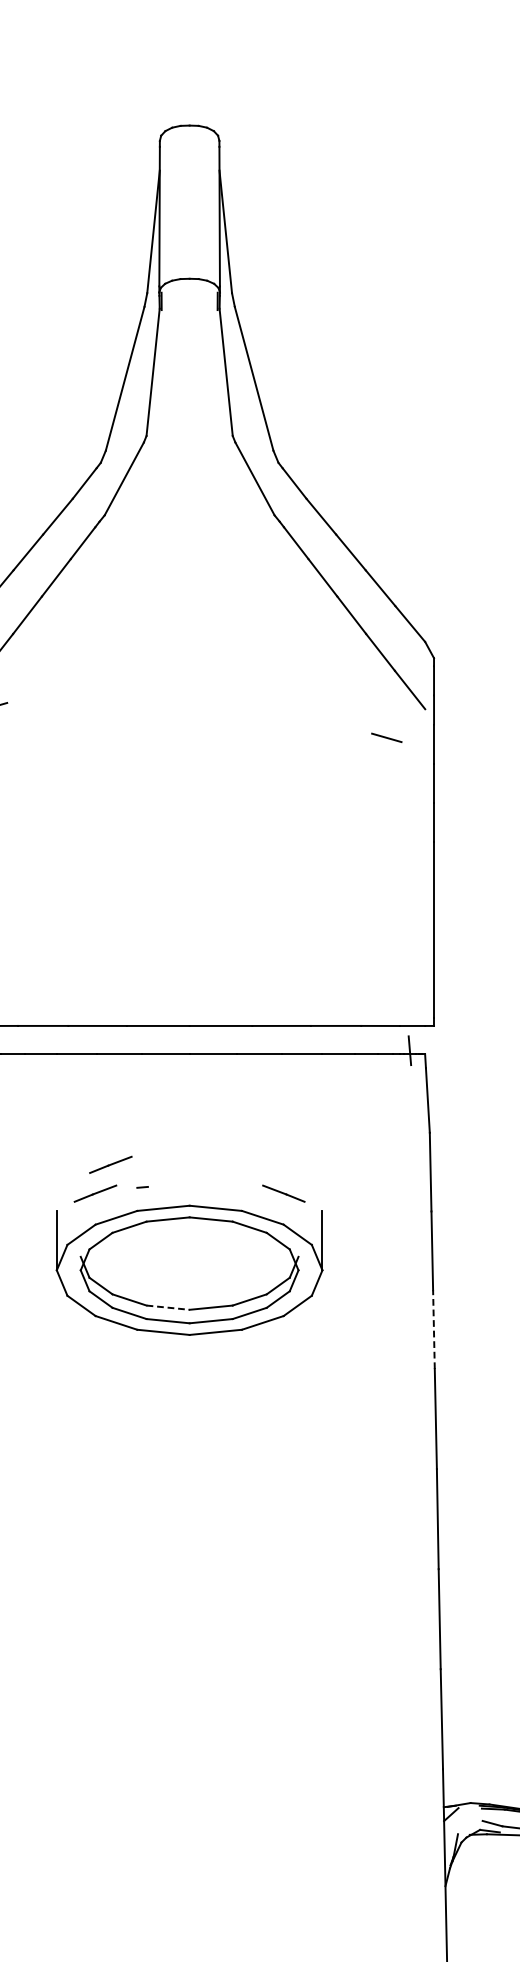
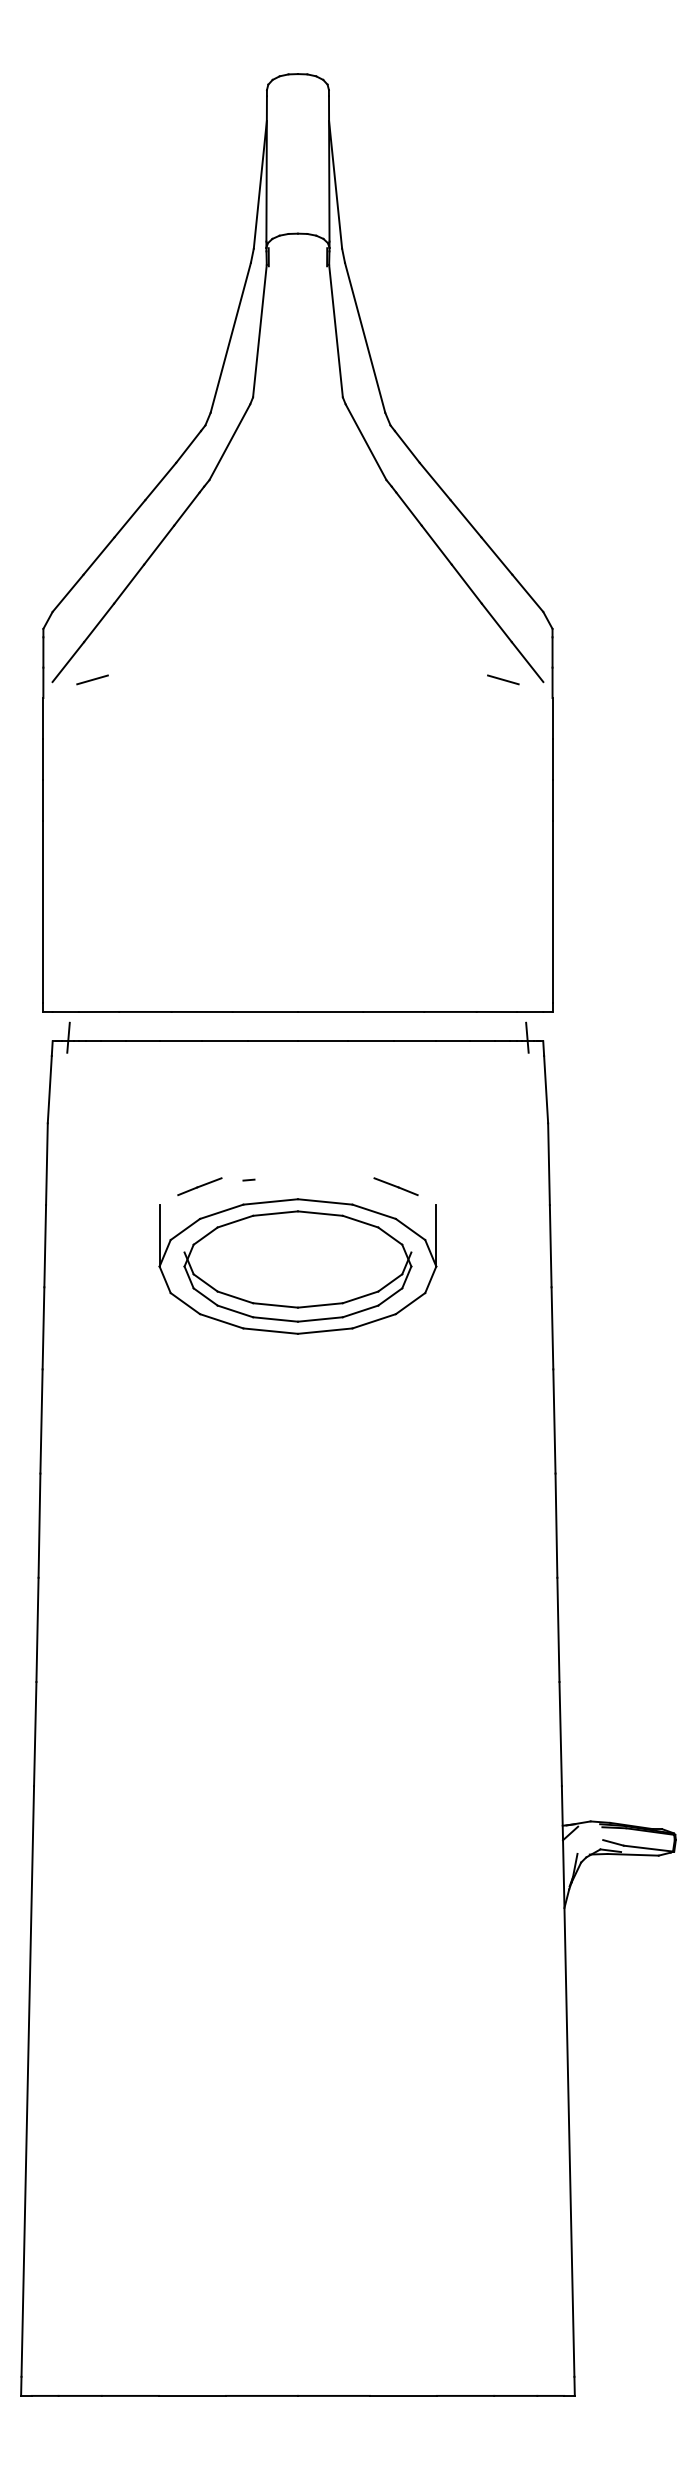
line: (386, 737) -> (503, 679), moved
line: (110, 1164) -> (215, 1156), removed
line: (168, 1307) -> (275, 1305), dashed -> solid
line: (434, 1328) -> (552, 1327), dashed -> solid

